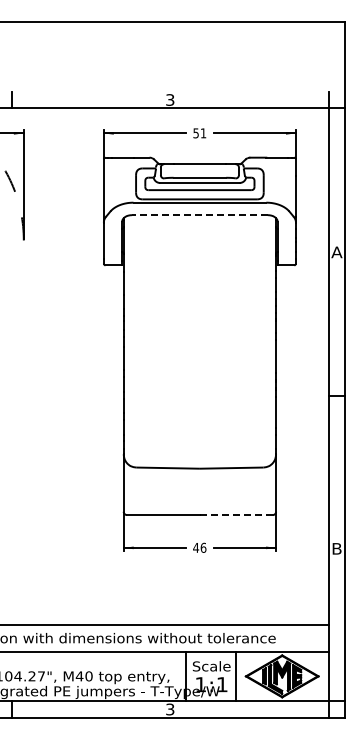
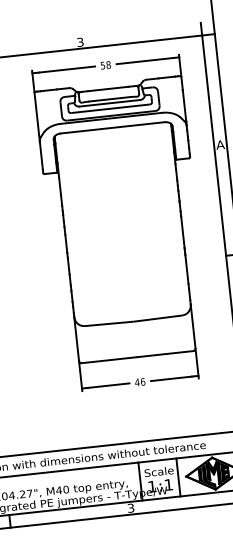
text: (203, 133) -> (108, 65), 51 -> 58
line: (199, 215) -> (112, 128), dashed -> solid
line: (236, 515) -> (165, 354), dashed -> solid

